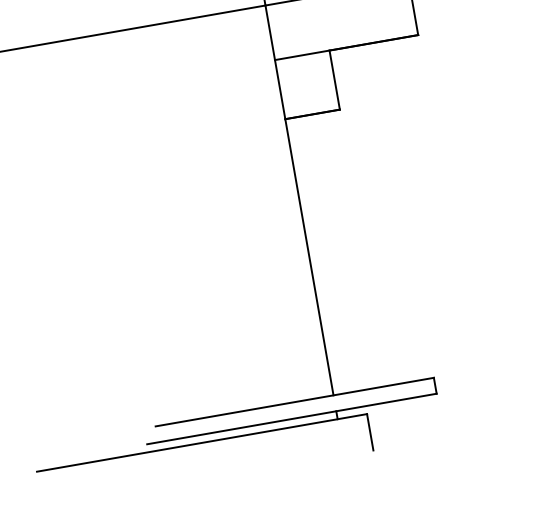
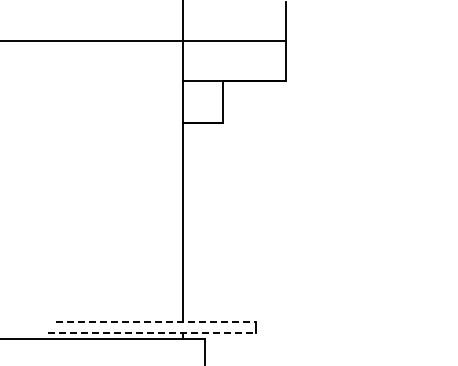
line: (294, 402) -> (155, 321), solid -> dashed
line: (293, 418) -> (152, 332), solid -> dashed

